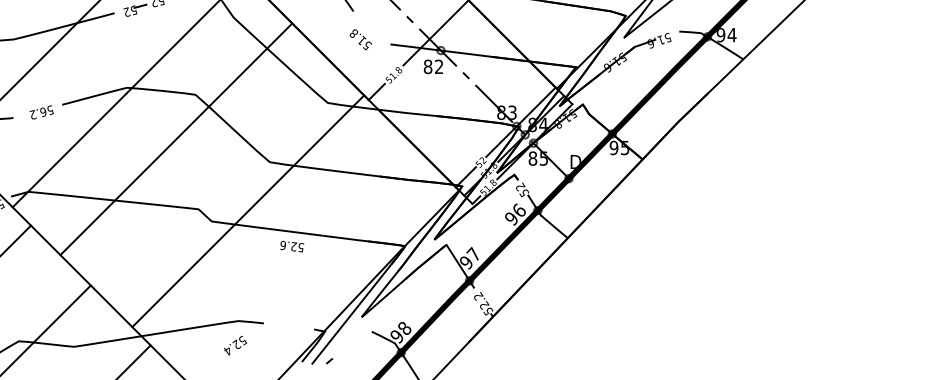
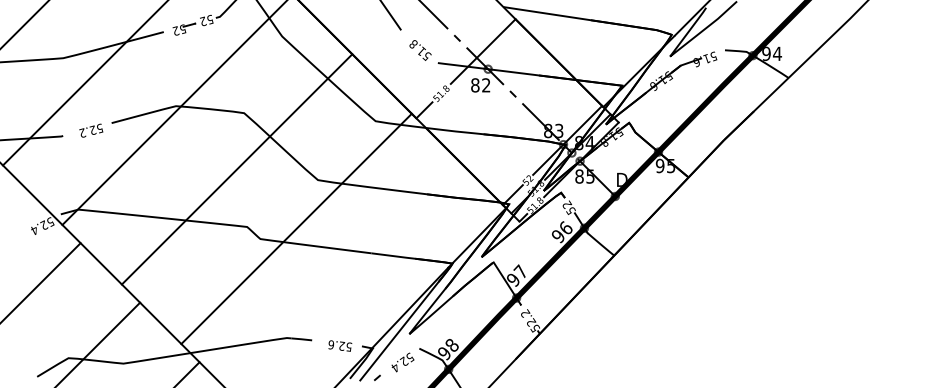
text: (360, 39) -> (420, 50), moved
text: (42, 112) -> (92, 130), 56.2 -> 52.2
line: (175, 139) -> (236, 169), moved
text: (292, 246) -> (340, 345), moved
text: (235, 345) -> (402, 362), moved

